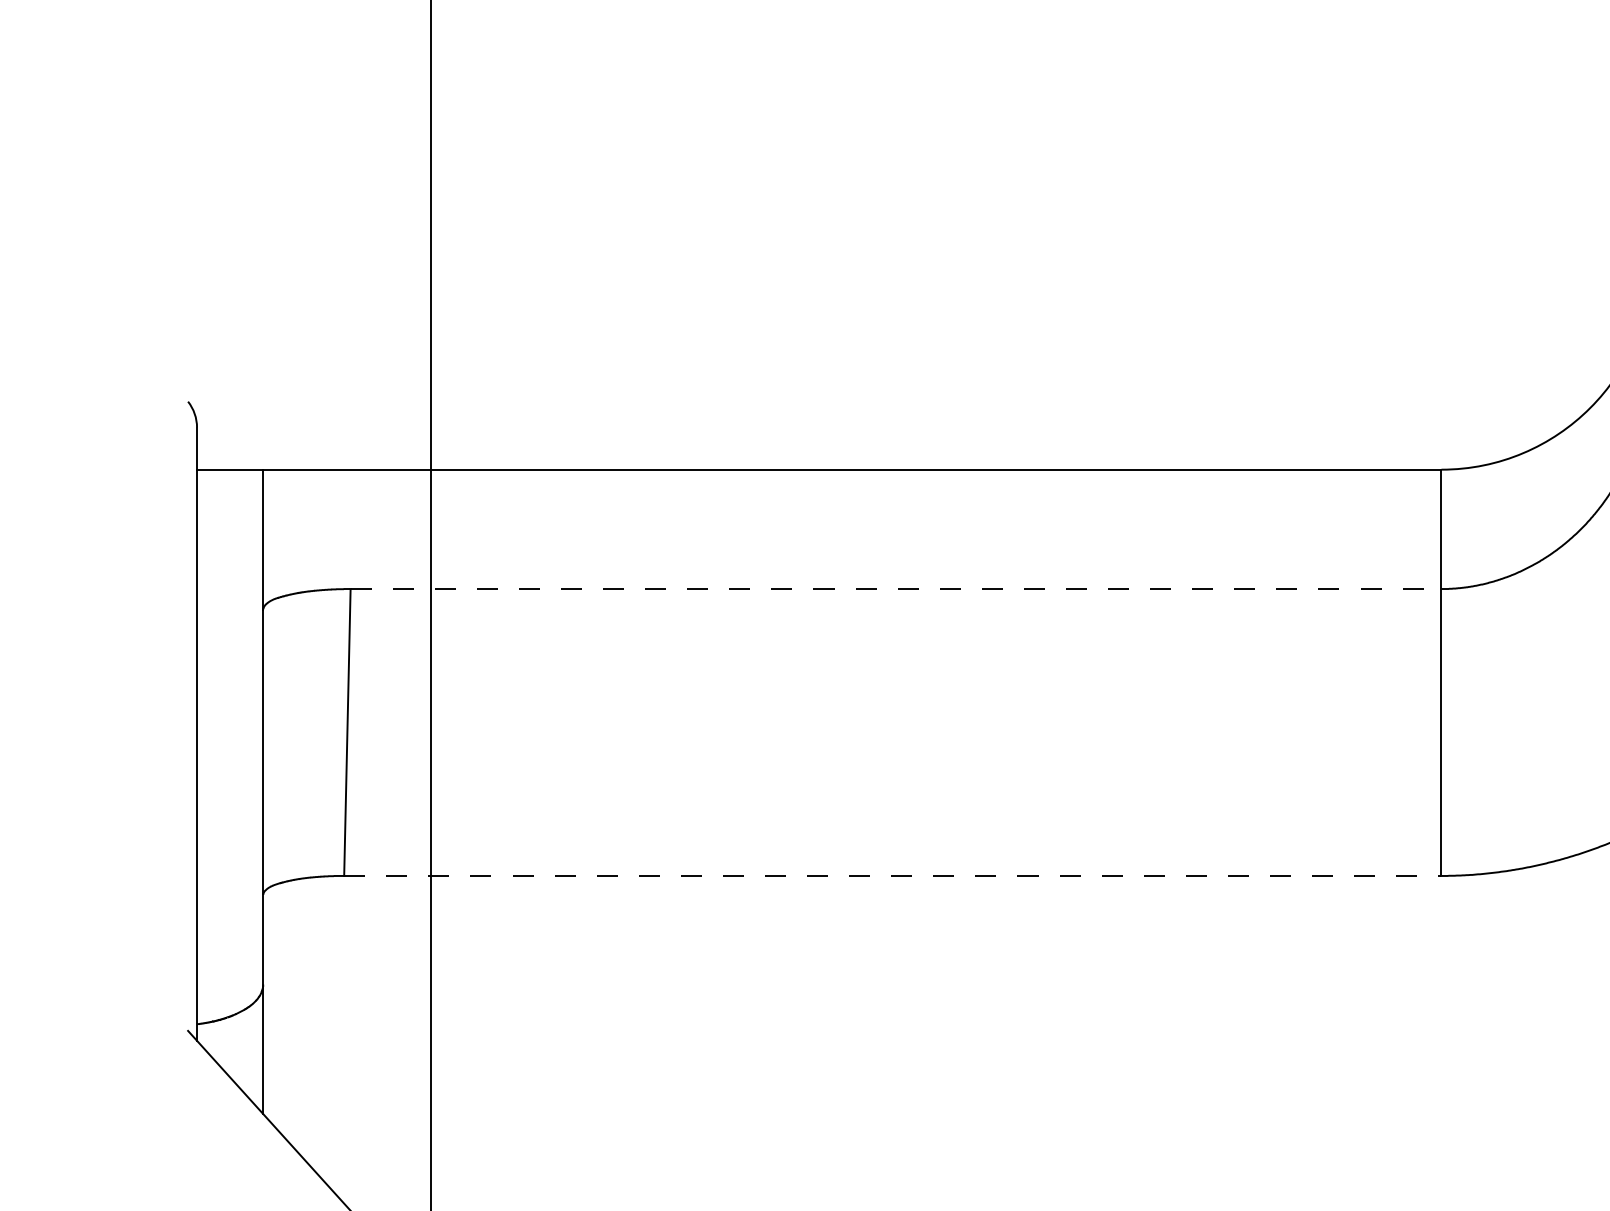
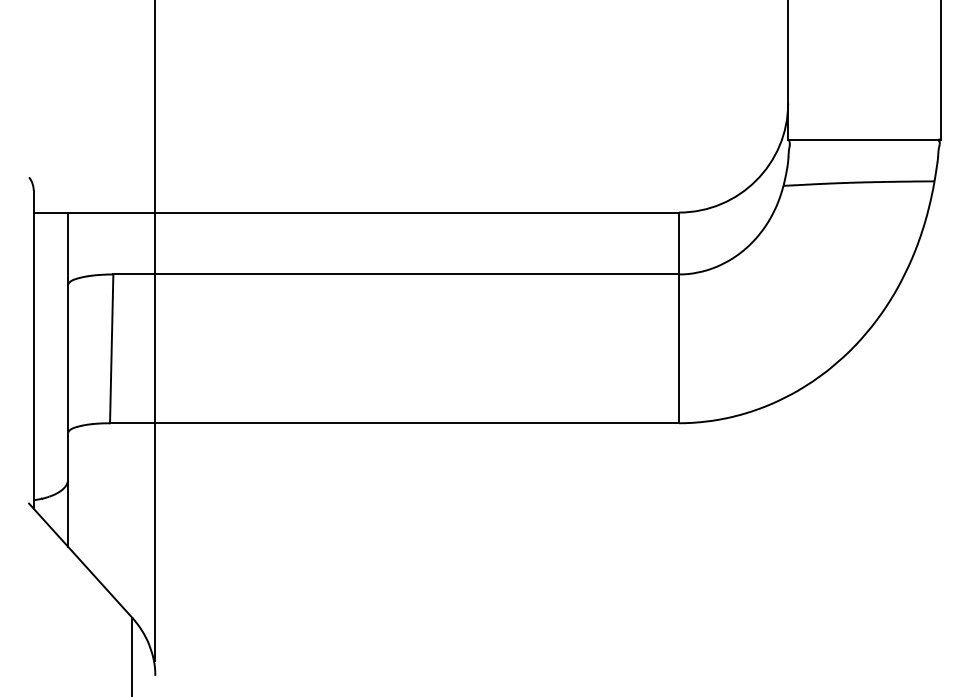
line: (896, 589) -> (396, 274), dashed -> solid
line: (892, 876) -> (394, 423), dashed -> solid

